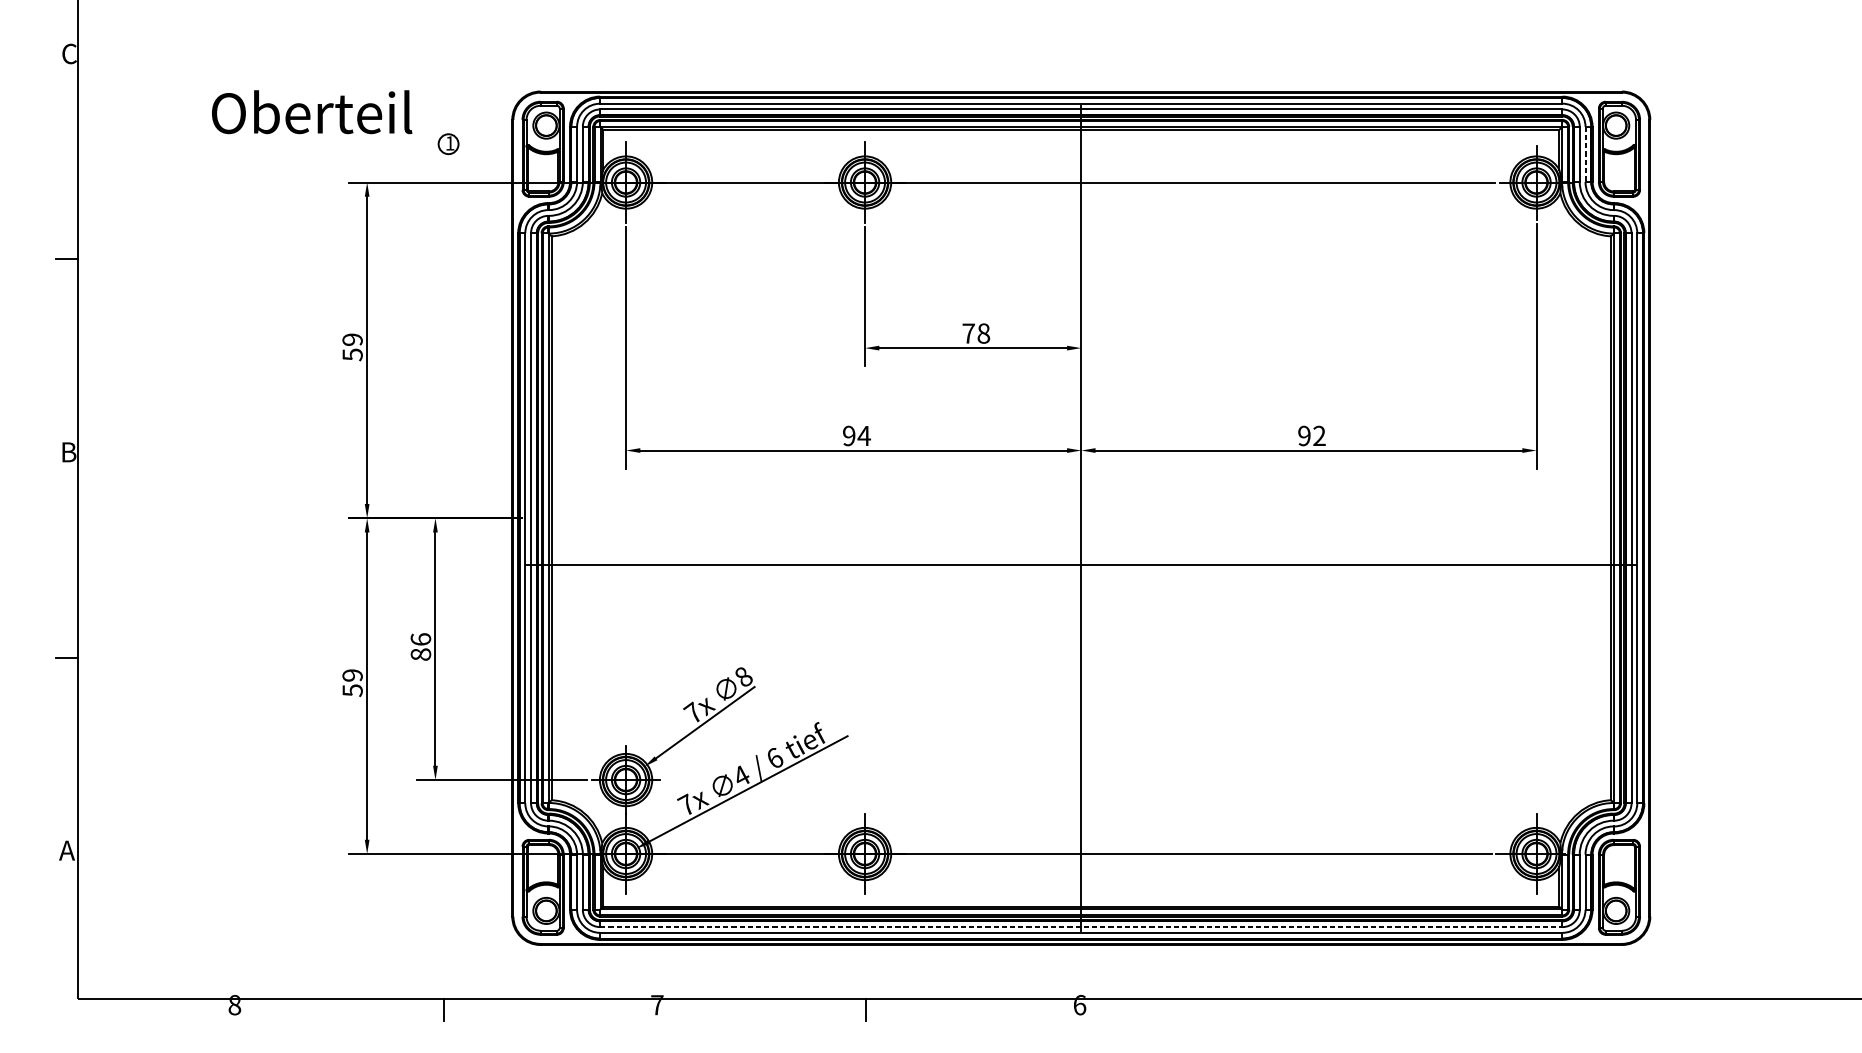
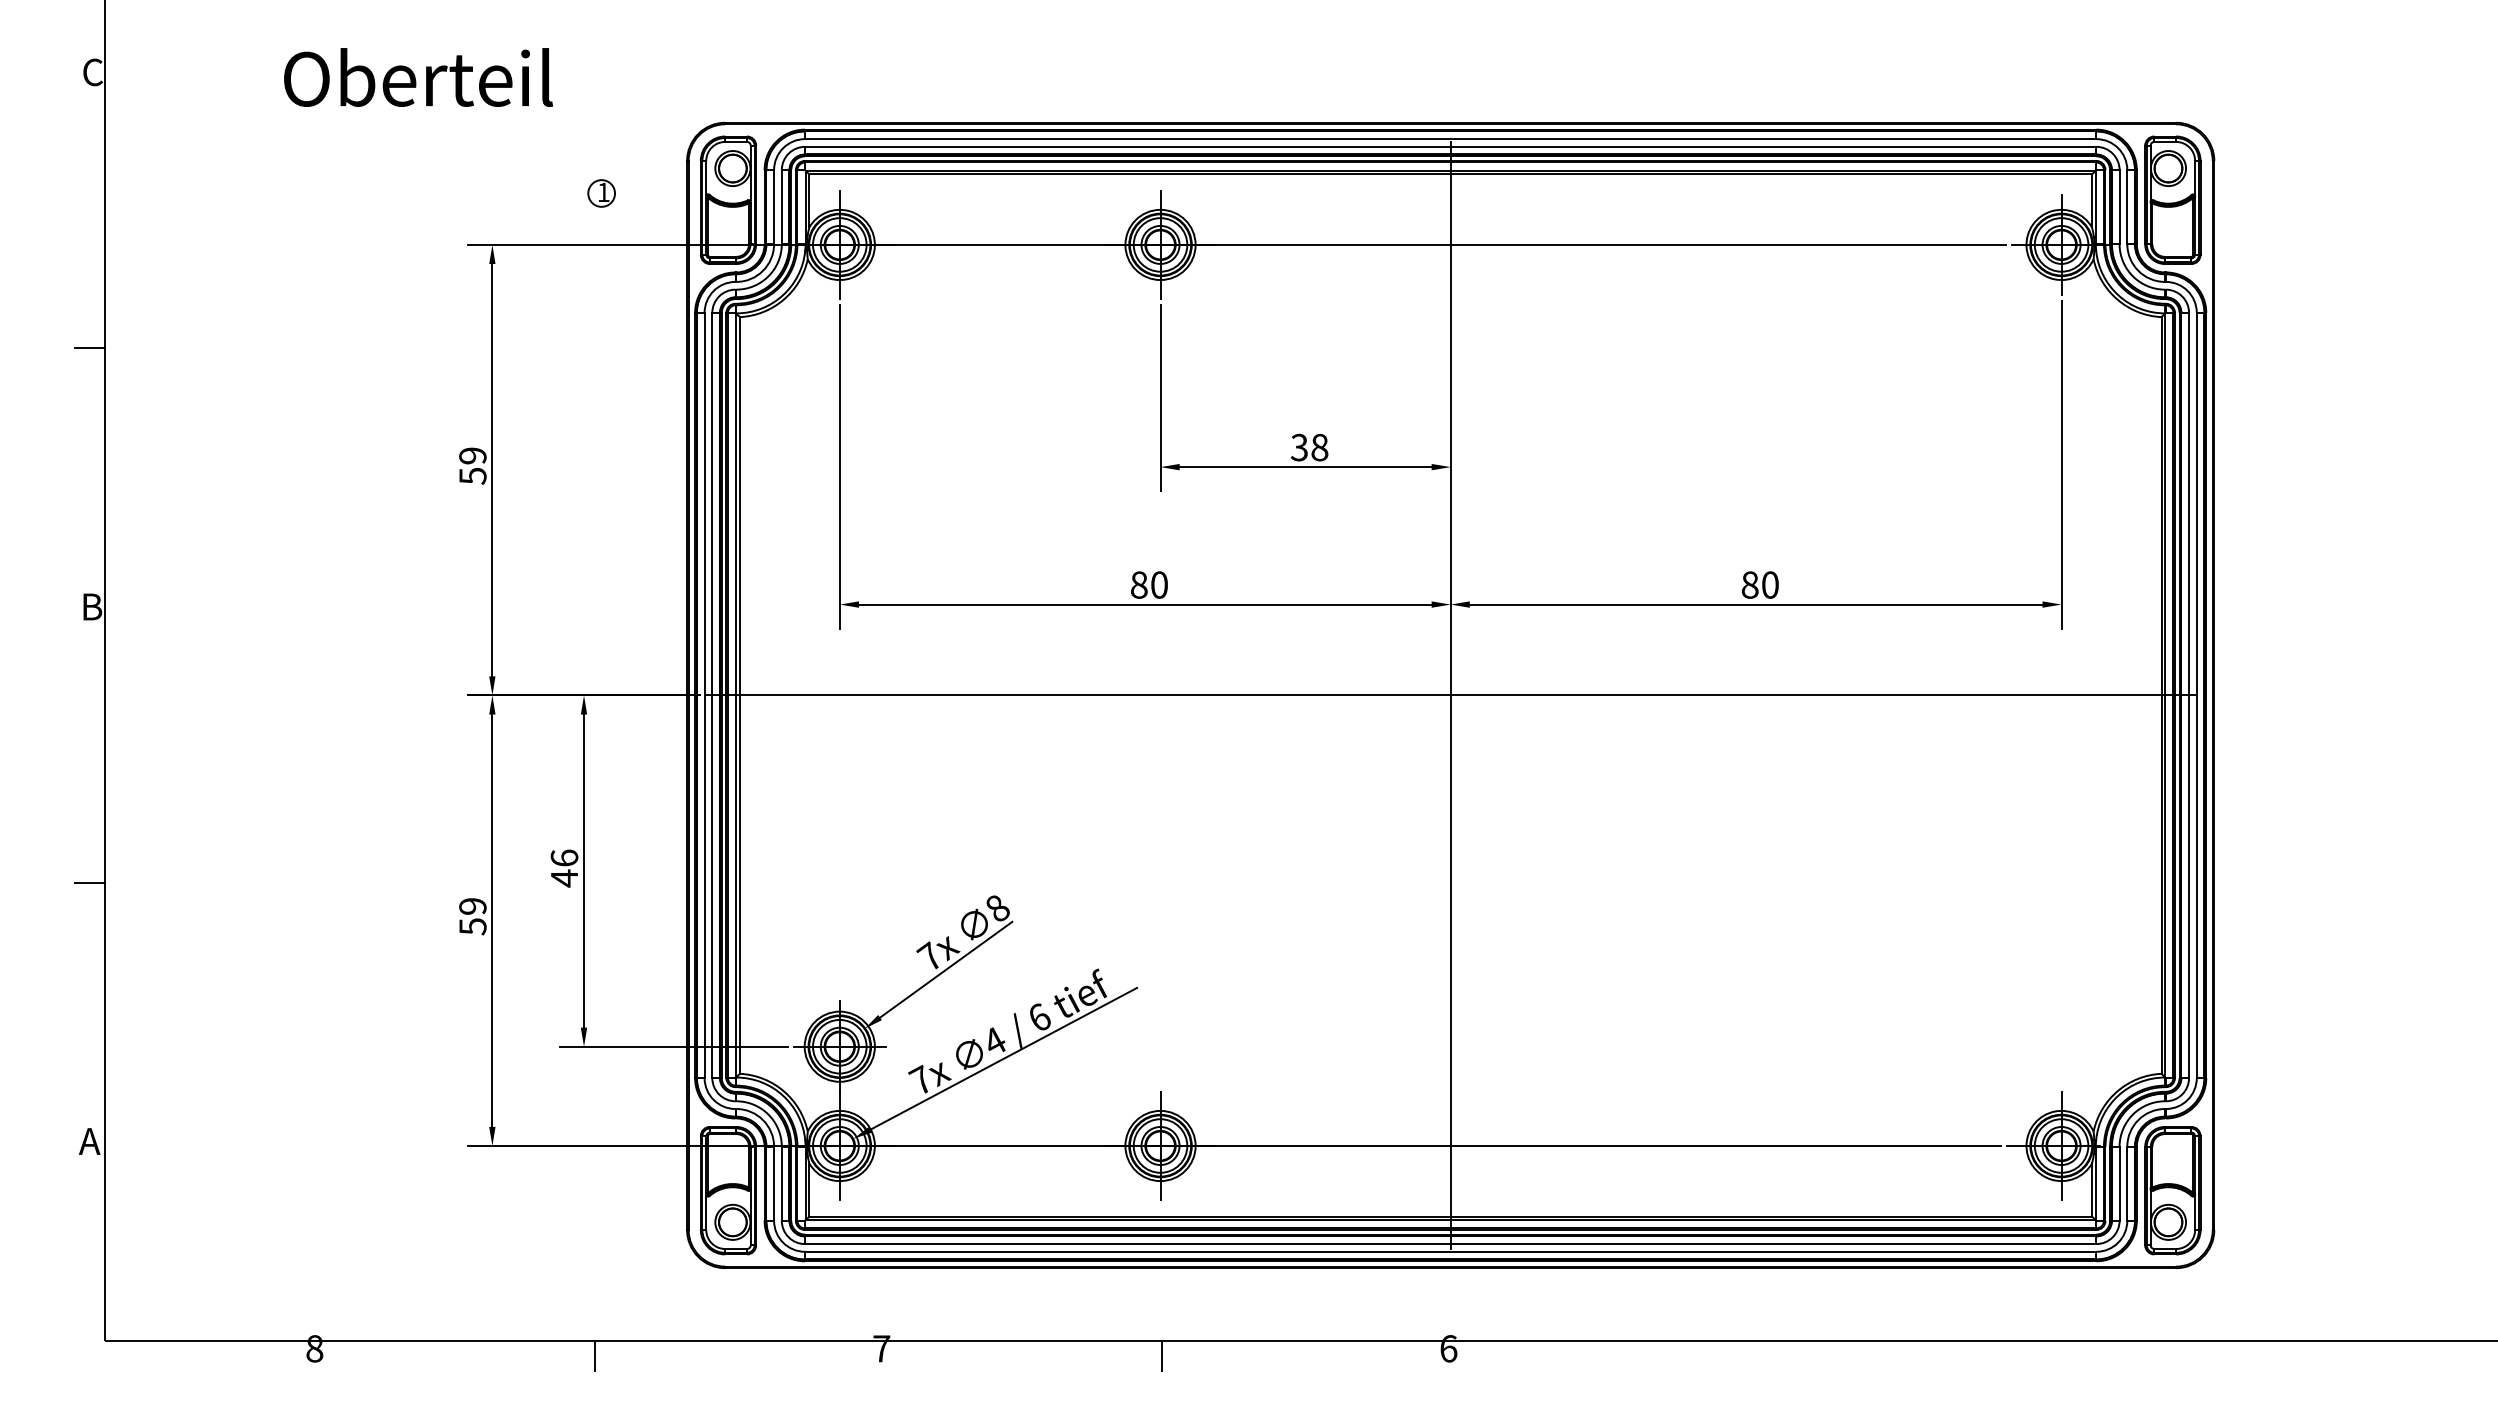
text: (312, 112) -> (418, 77), moved
line: (1585, 154) -> (2127, 207), dashed -> solid
text: (968, 333) -> (1299, 447), 78 -> 38
text: (856, 435) -> (1149, 584), 94 -> 80
text: (1311, 435) -> (1759, 584), 92 -> 80
line: (1081, 565) -> (1450, 695), moved
text: (420, 654) -> (564, 878), 86 -> 46
line: (1081, 927) -> (1450, 1244), dashed -> solid

